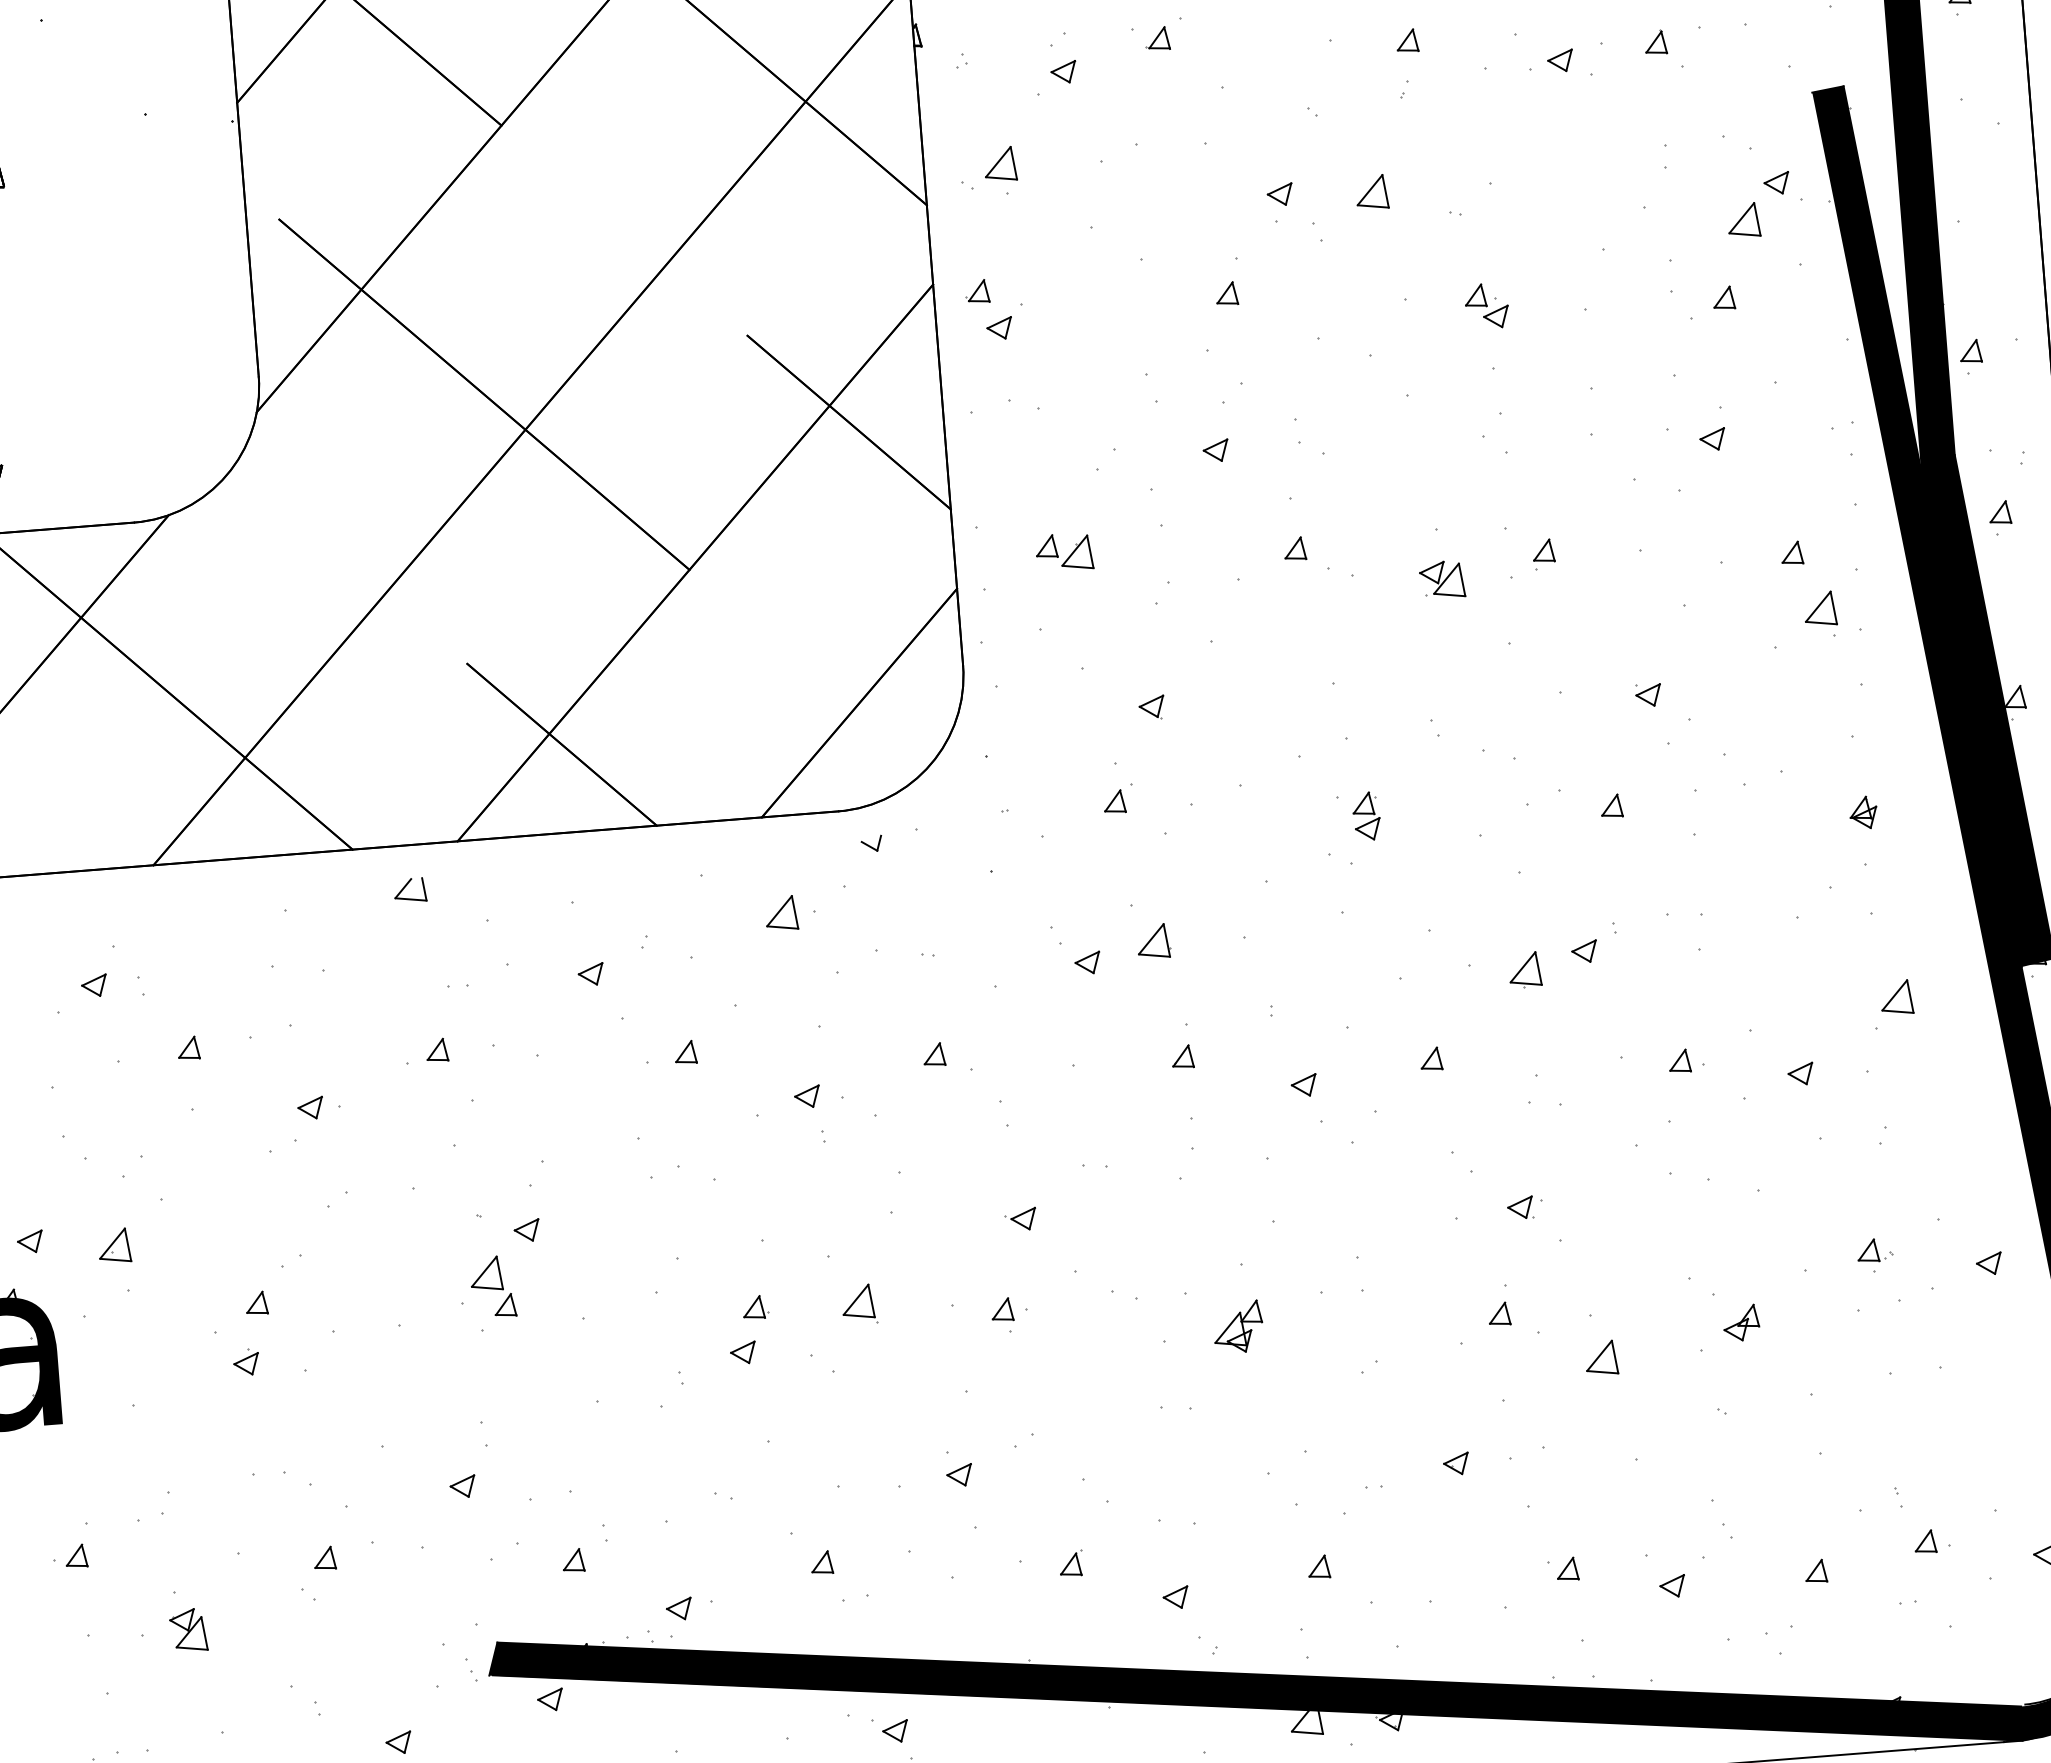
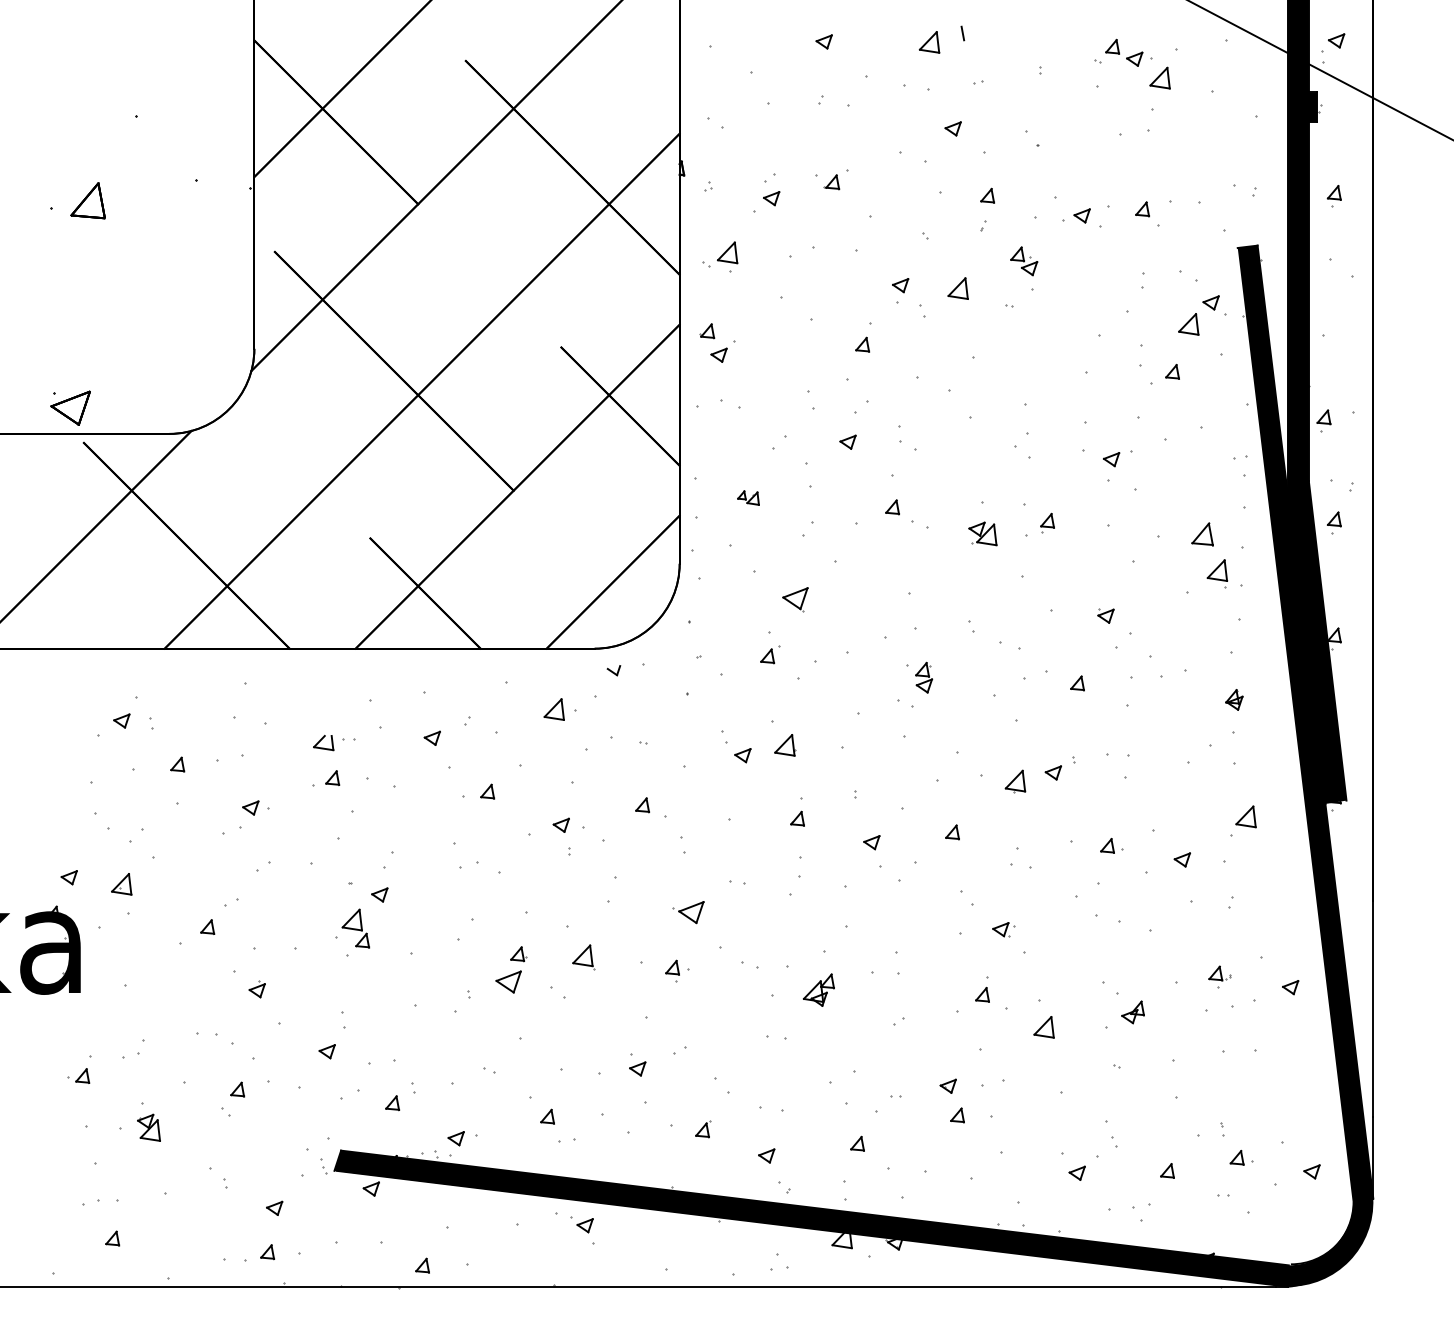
part: (1487, 306) -> (1024, 261), moved
part: (1712, 439) -> (1111, 459), moved
part: (1064, 551) -> (748, 497), size x0.6
part: (1792, 553) -> (1202, 534), size x1.6
part: (1151, 707) -> (795, 599), size x1.6
part: (409, 889) -> (323, 742), moved
part: (1020, 1218) -> (688, 911), size x1.6
part: (742, 1352) -> (508, 981), size x1.6
part: (245, 1362) -> (256, 989), moved
part: (1567, 1569) -> (957, 1115), moved

